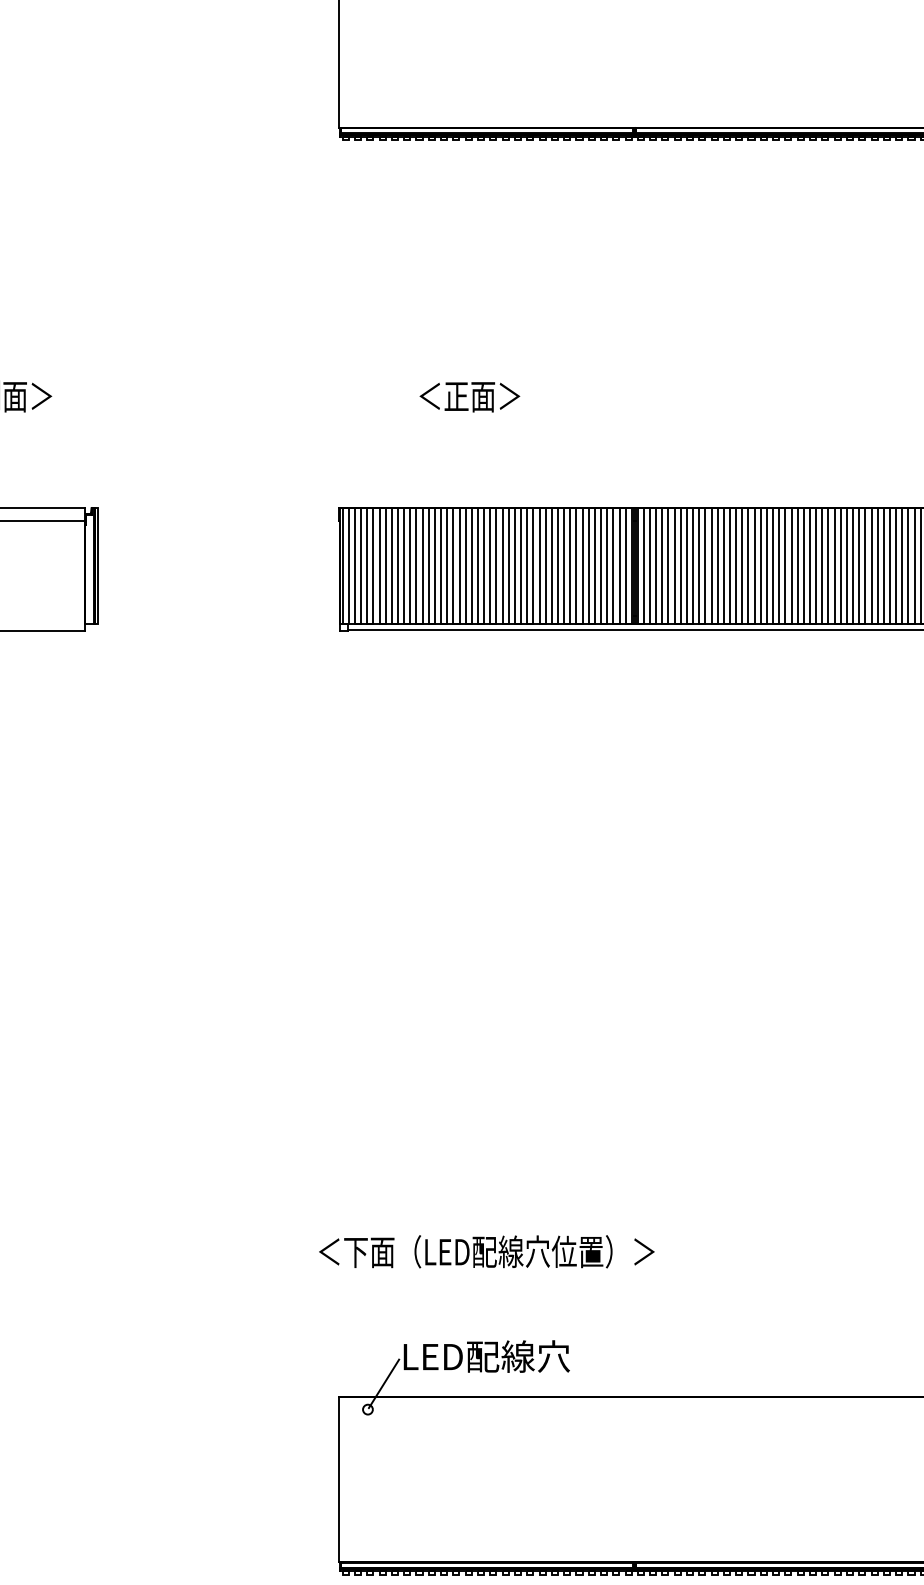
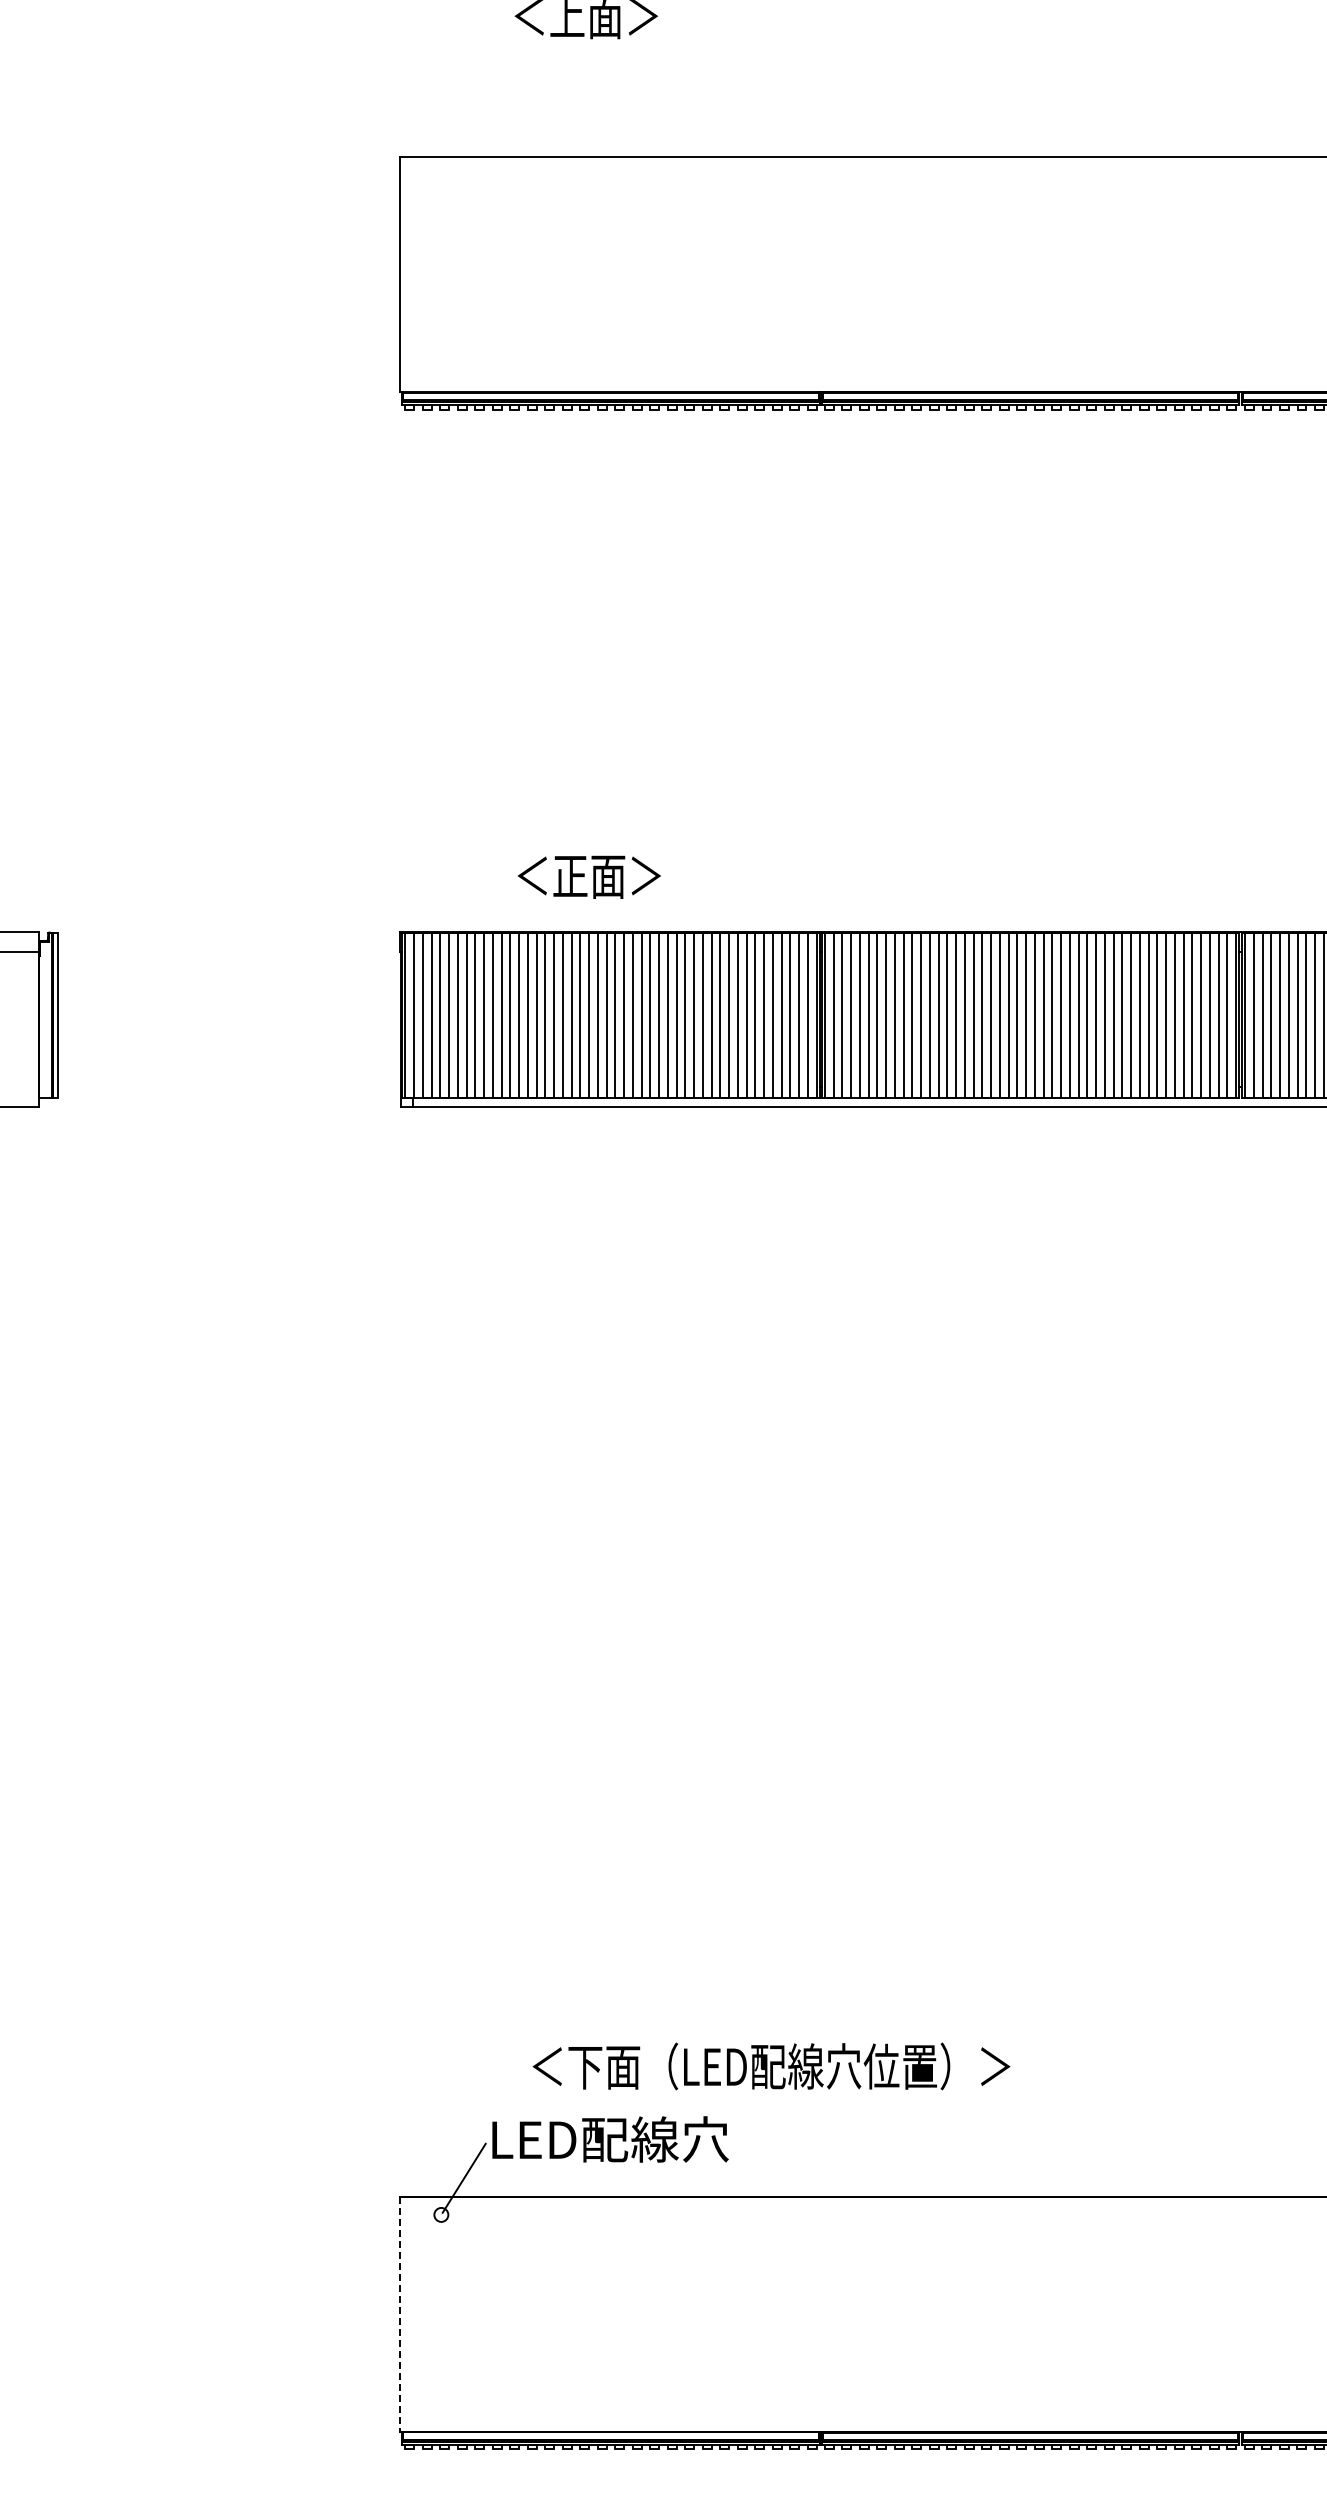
text: (469, 396) -> (588, 876), moved
text: (486, 1251) -> (771, 2066), moved
line: (339, 1479) -> (400, 2314), solid -> dashed

